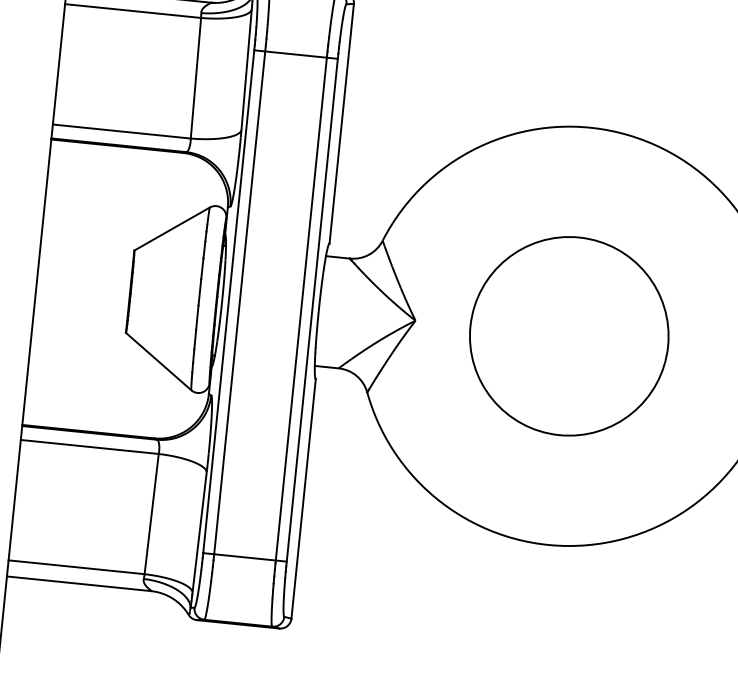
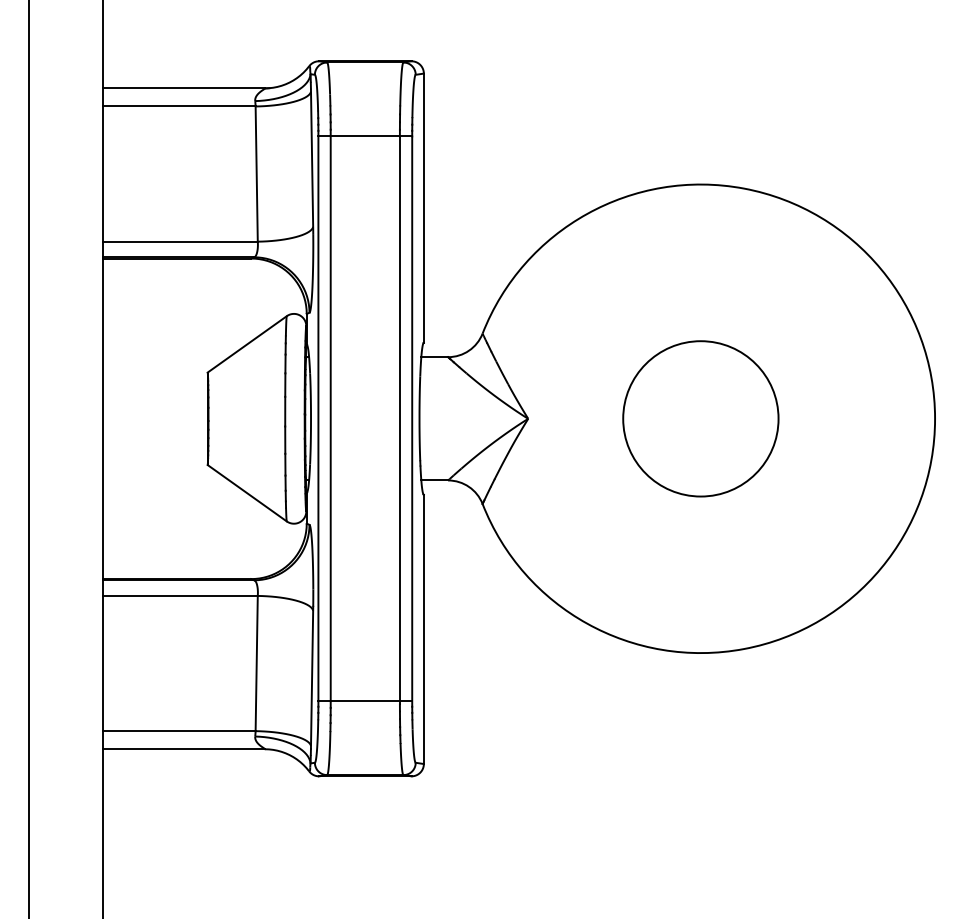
circle: (569, 336) -> (700, 418), size x0.7

